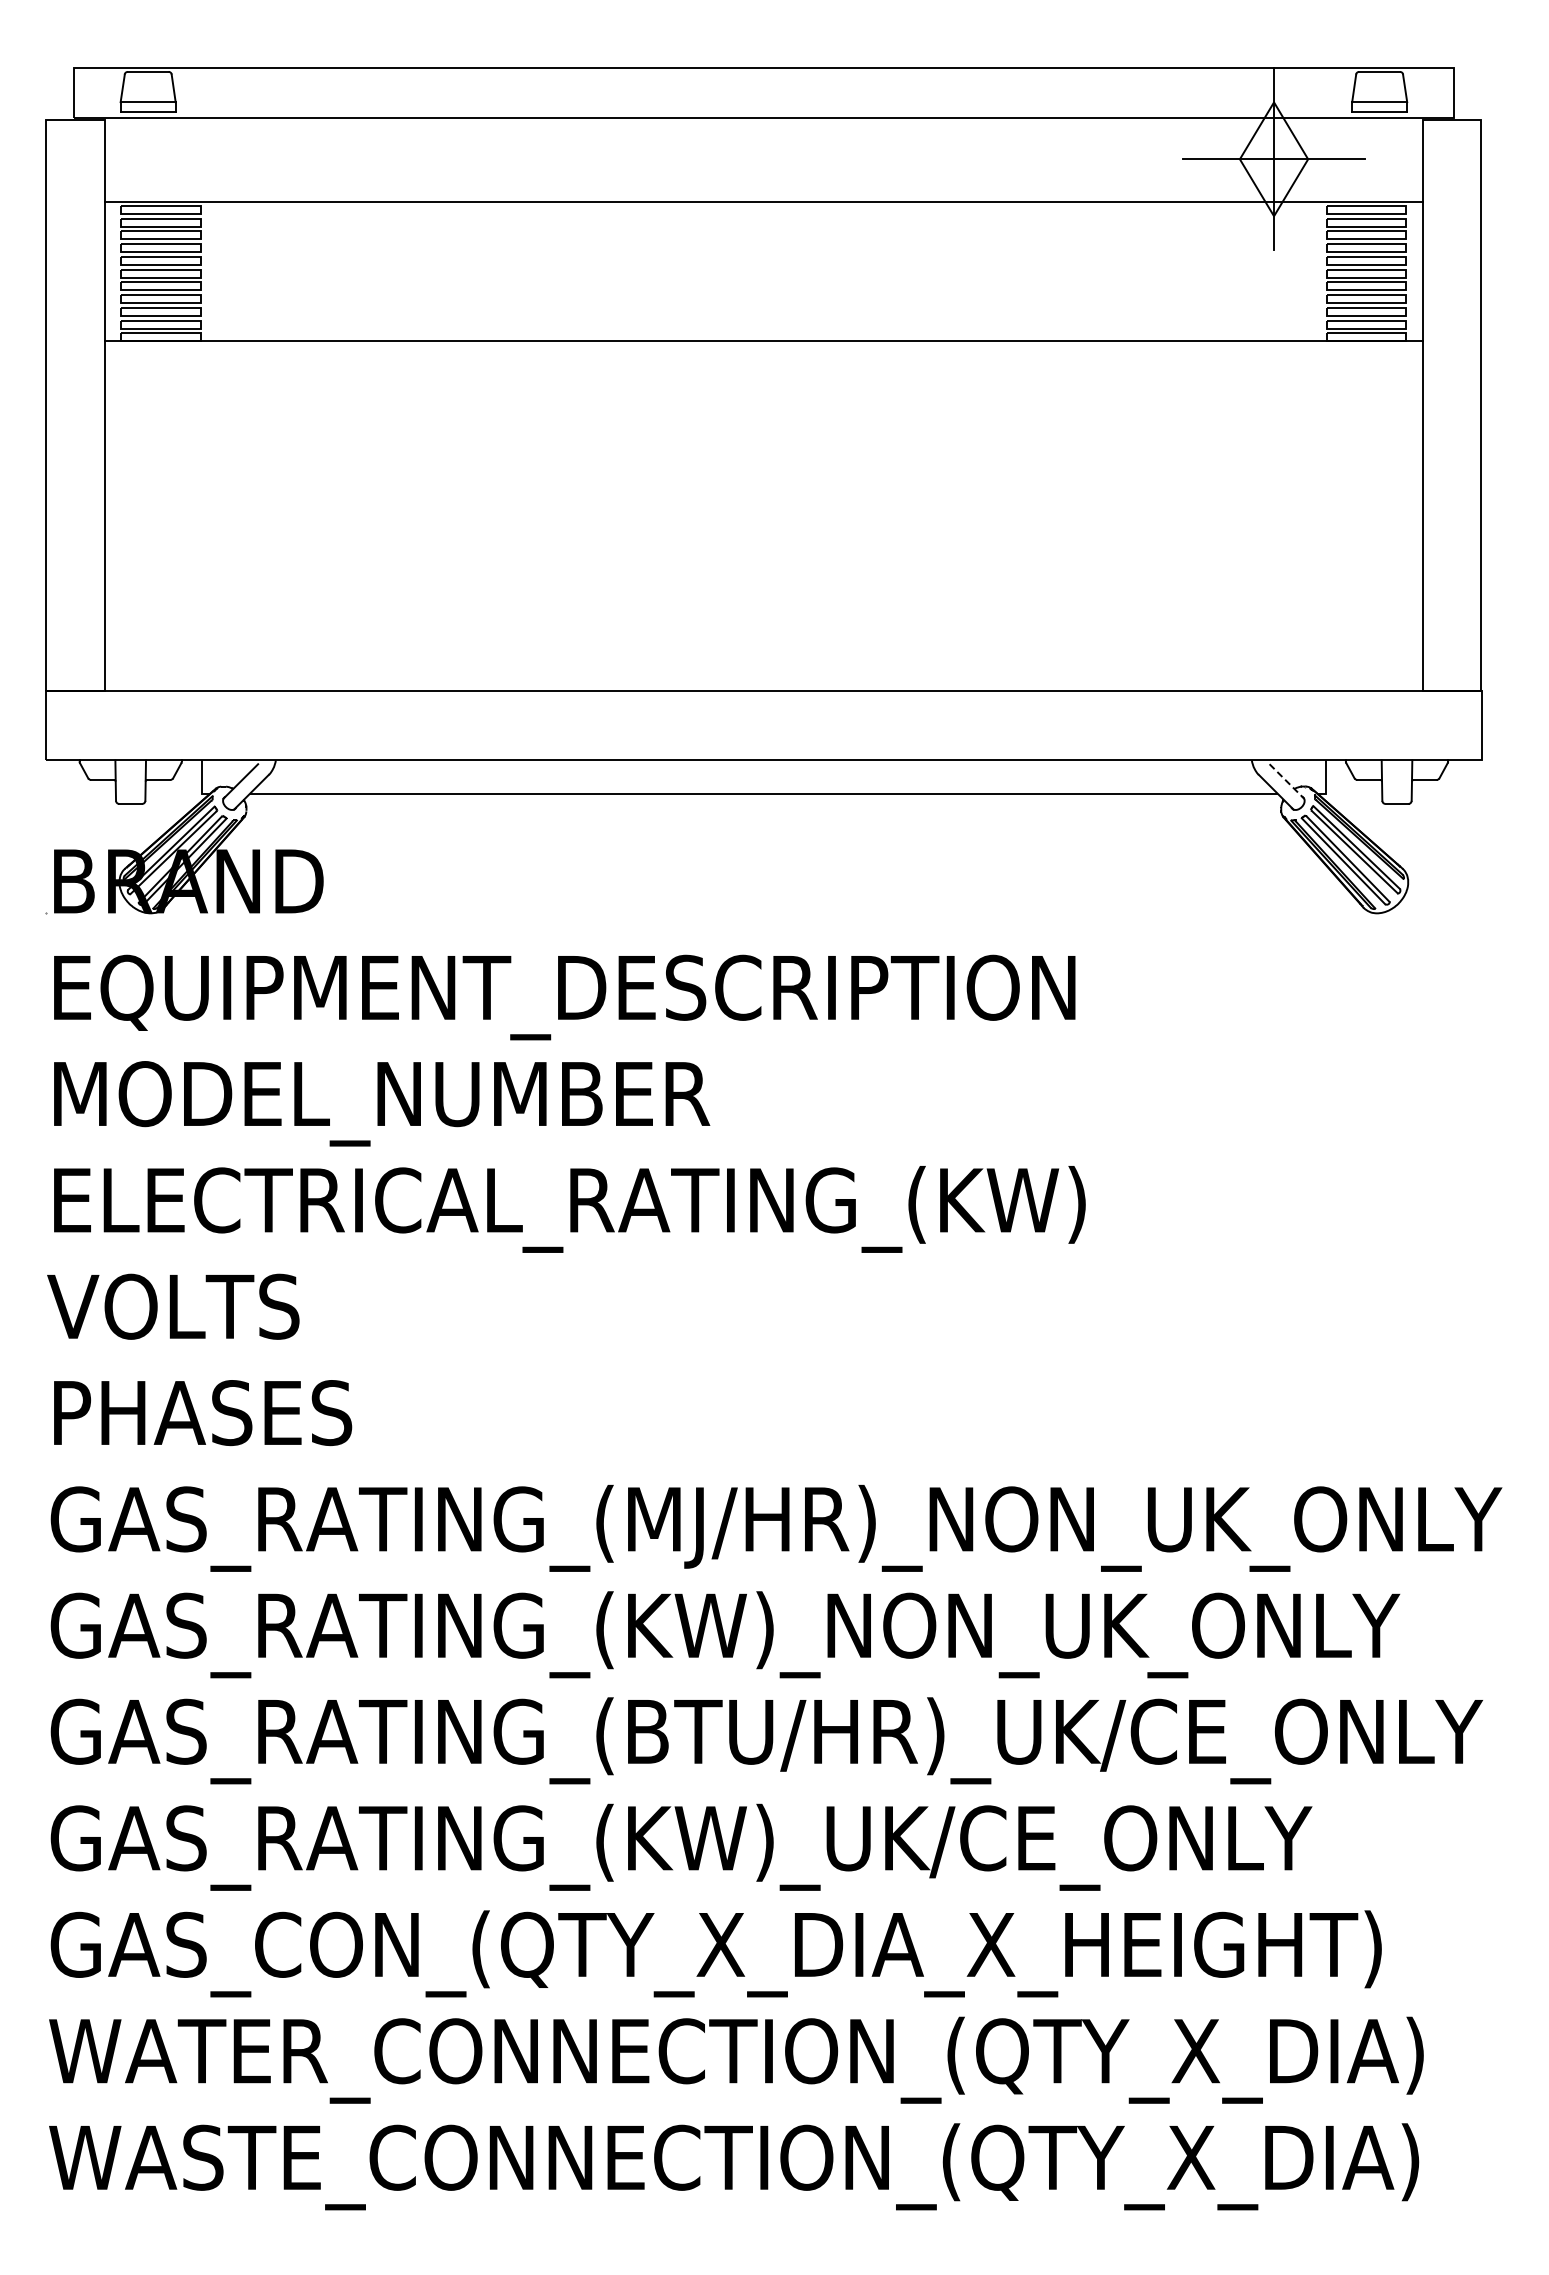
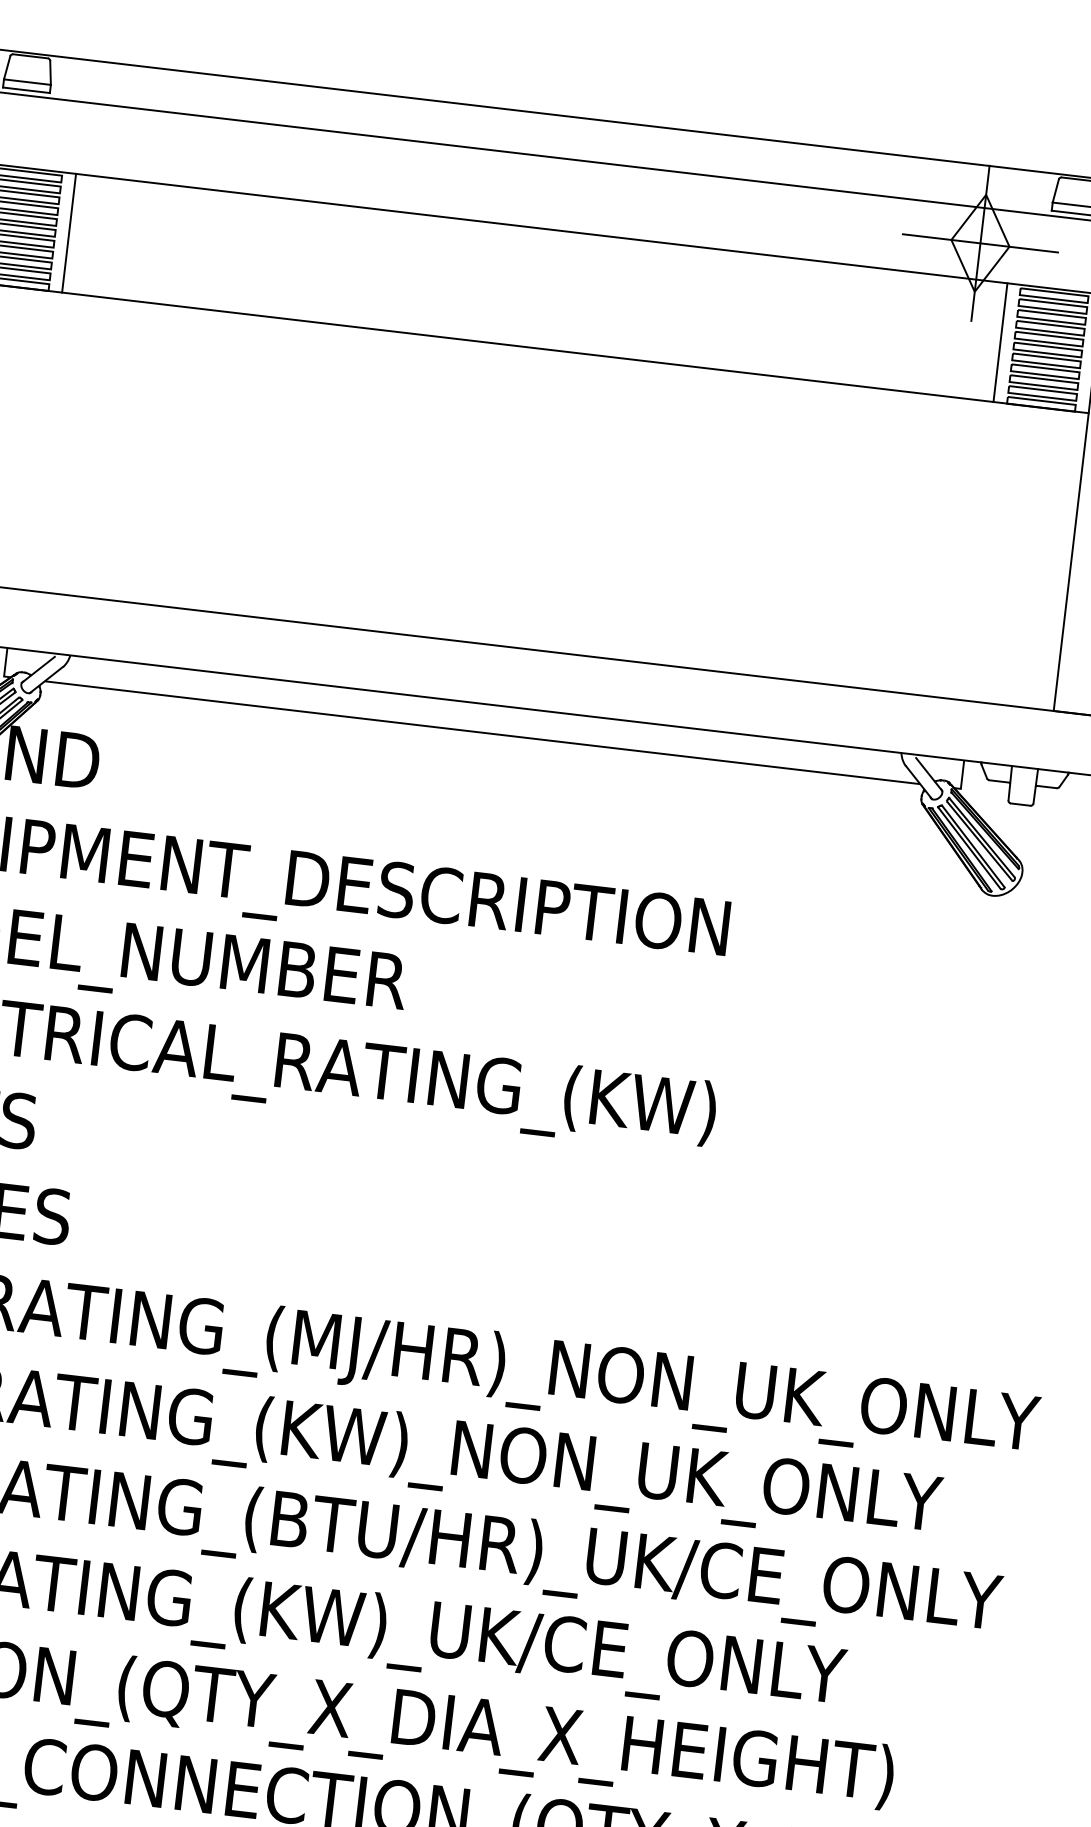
line: (216, 271) -> (68, 233), added
line: (1310, 271) -> (1000, 342), added
line: (1286, 781) -> (928, 774), dashed -> solid

